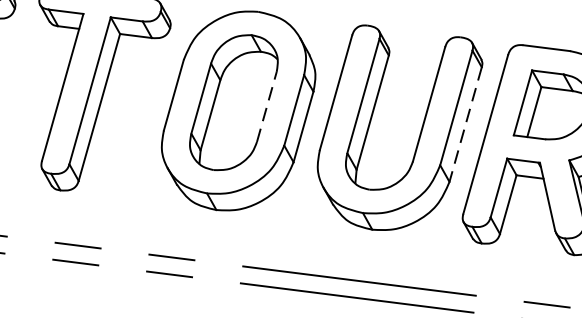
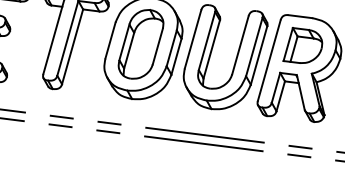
line: (266, 106) -> (157, 46), dashed -> solid
line: (464, 126) -> (258, 56), dashed -> solid

